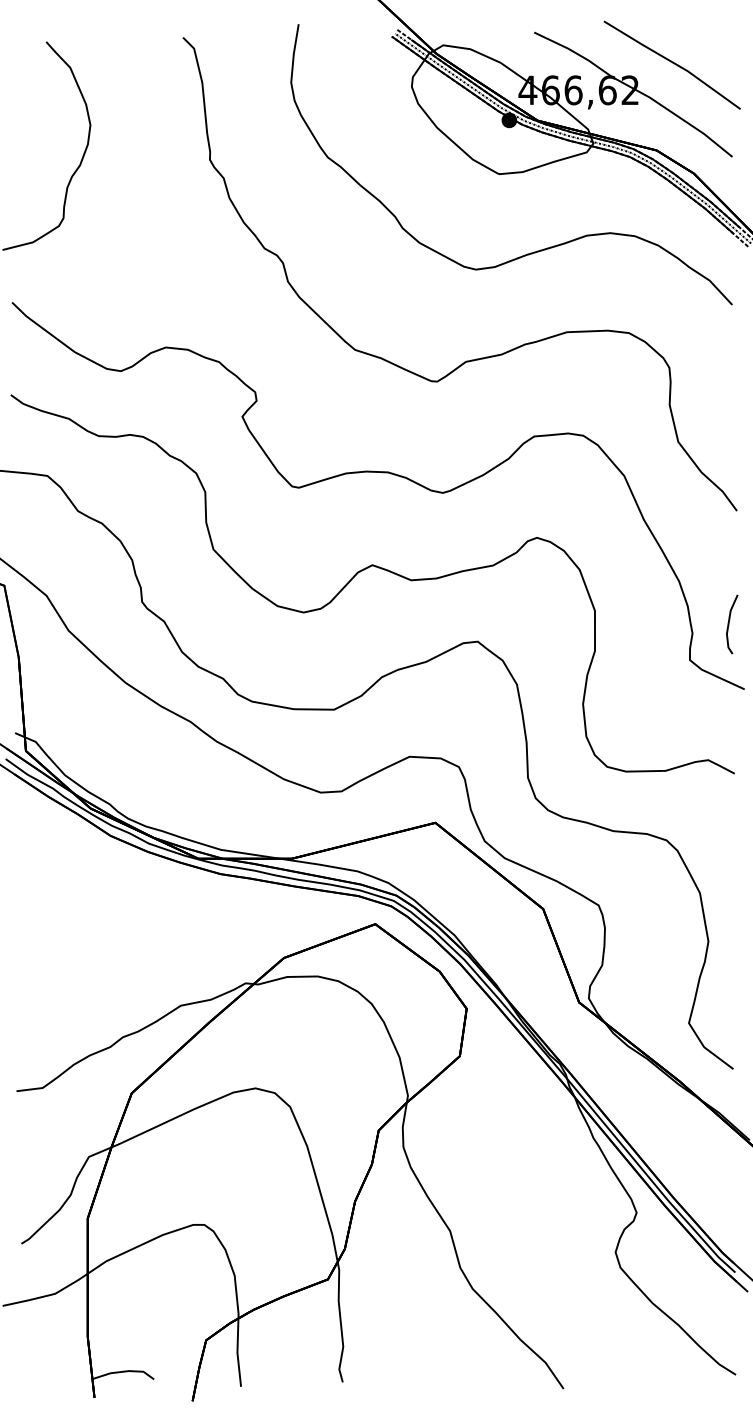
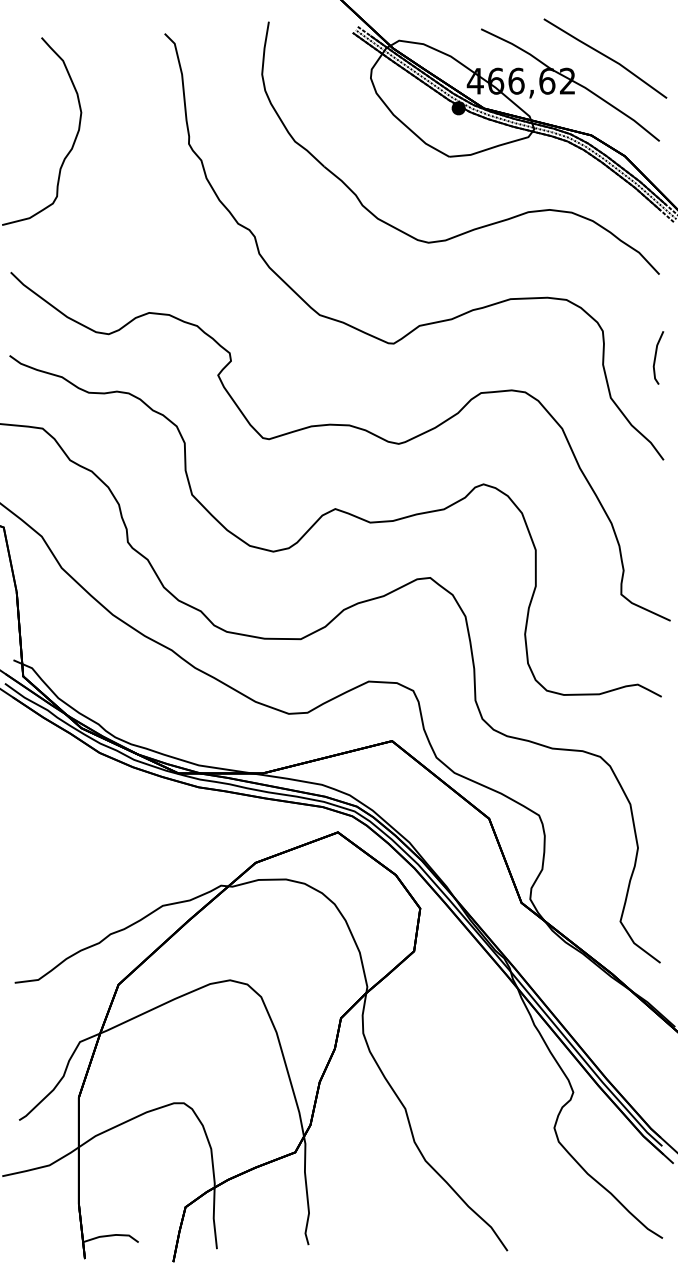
line: (729, 624) -> (656, 357), moved

